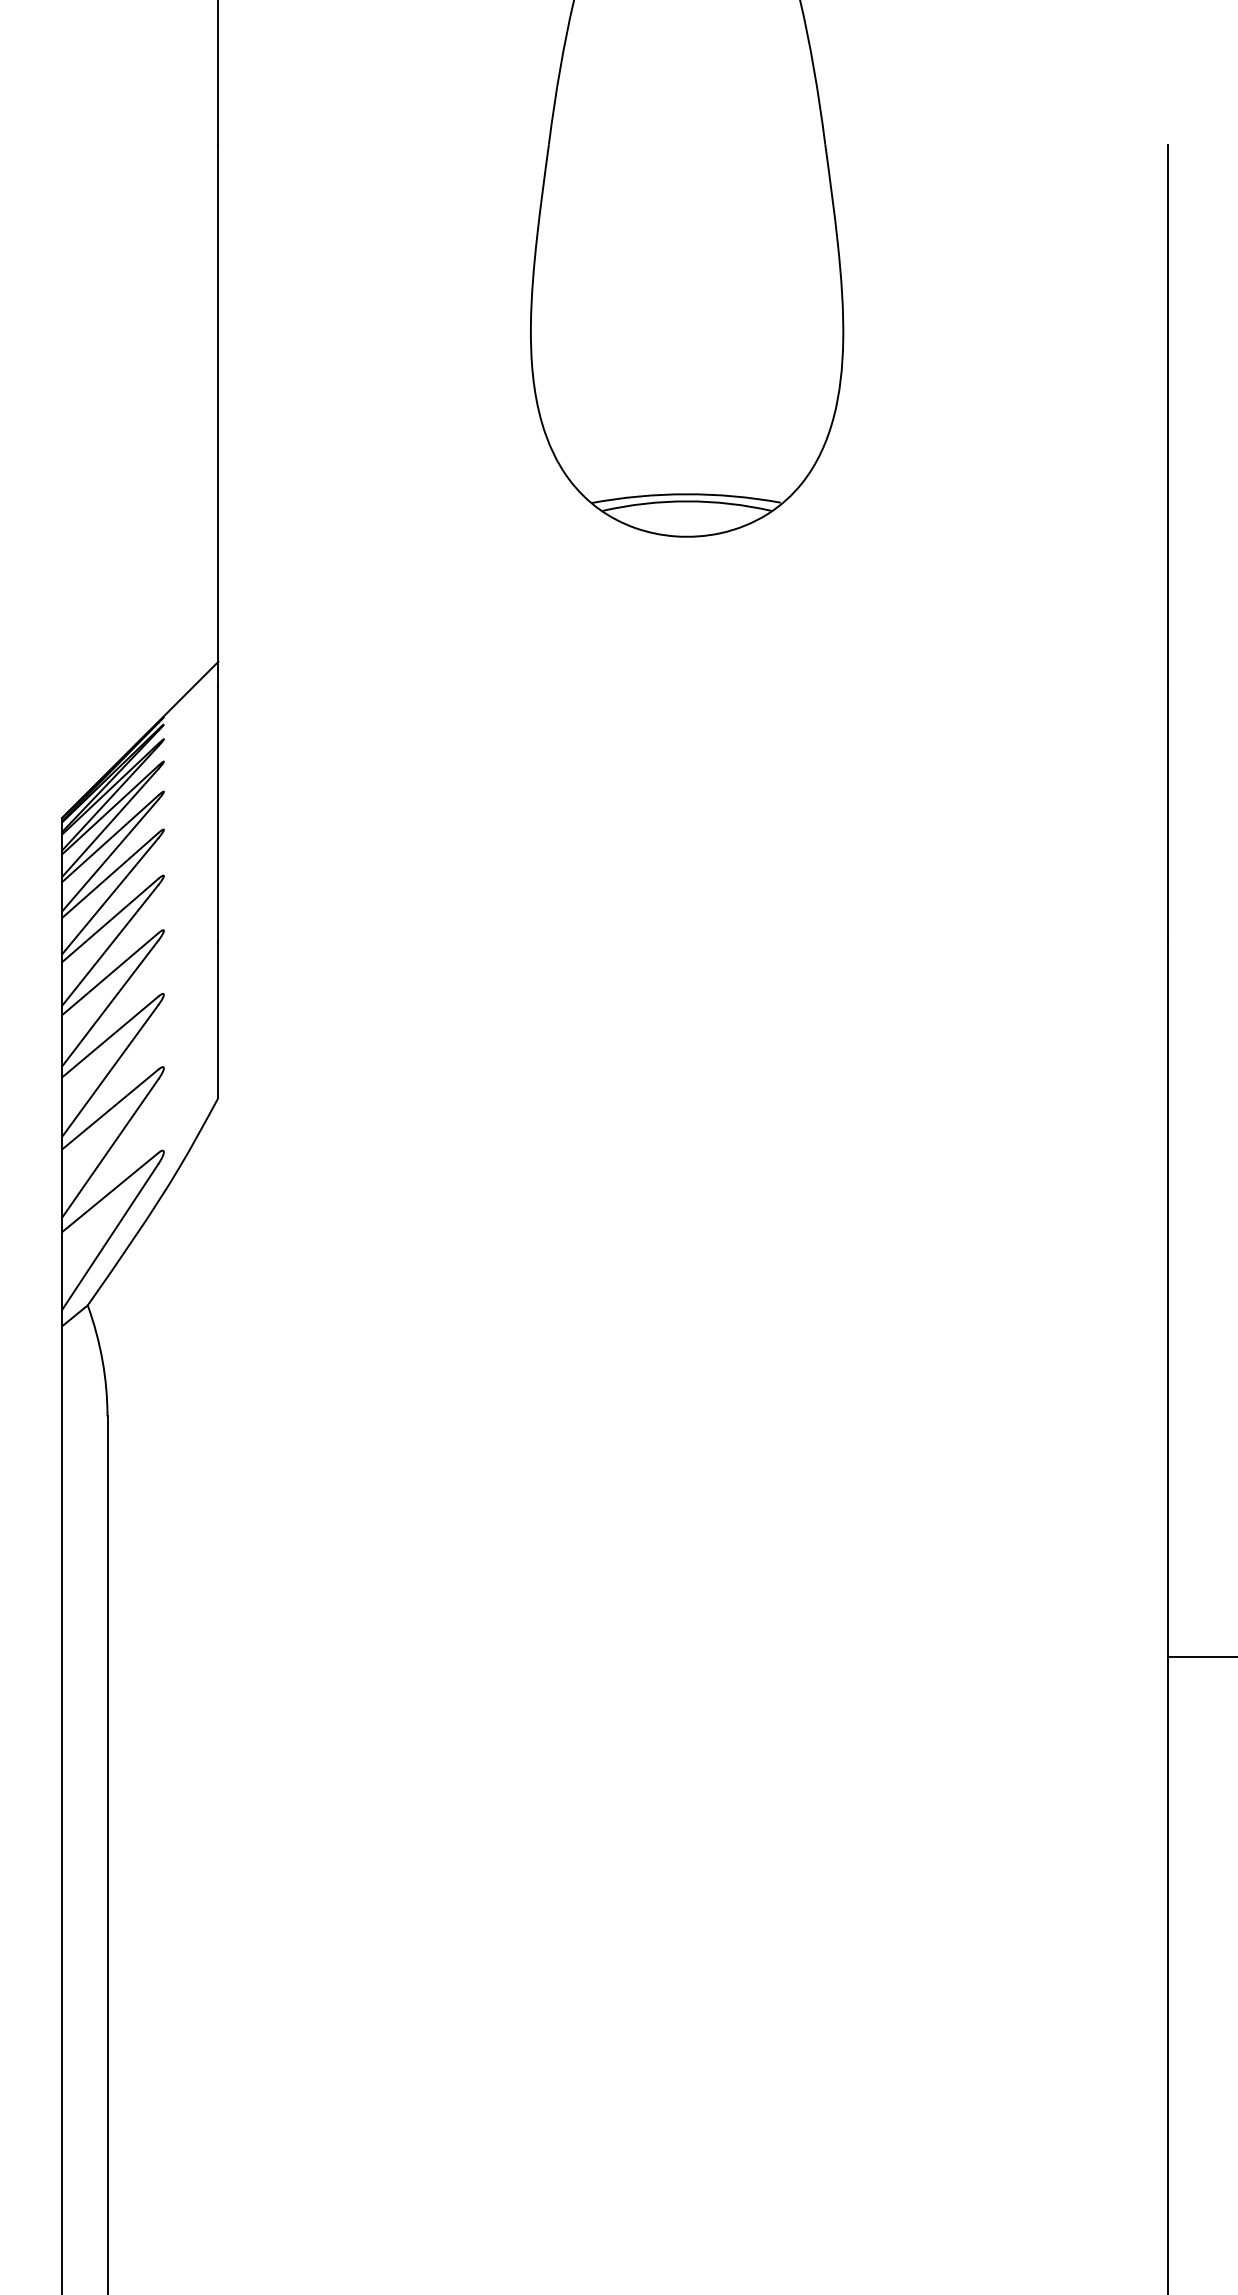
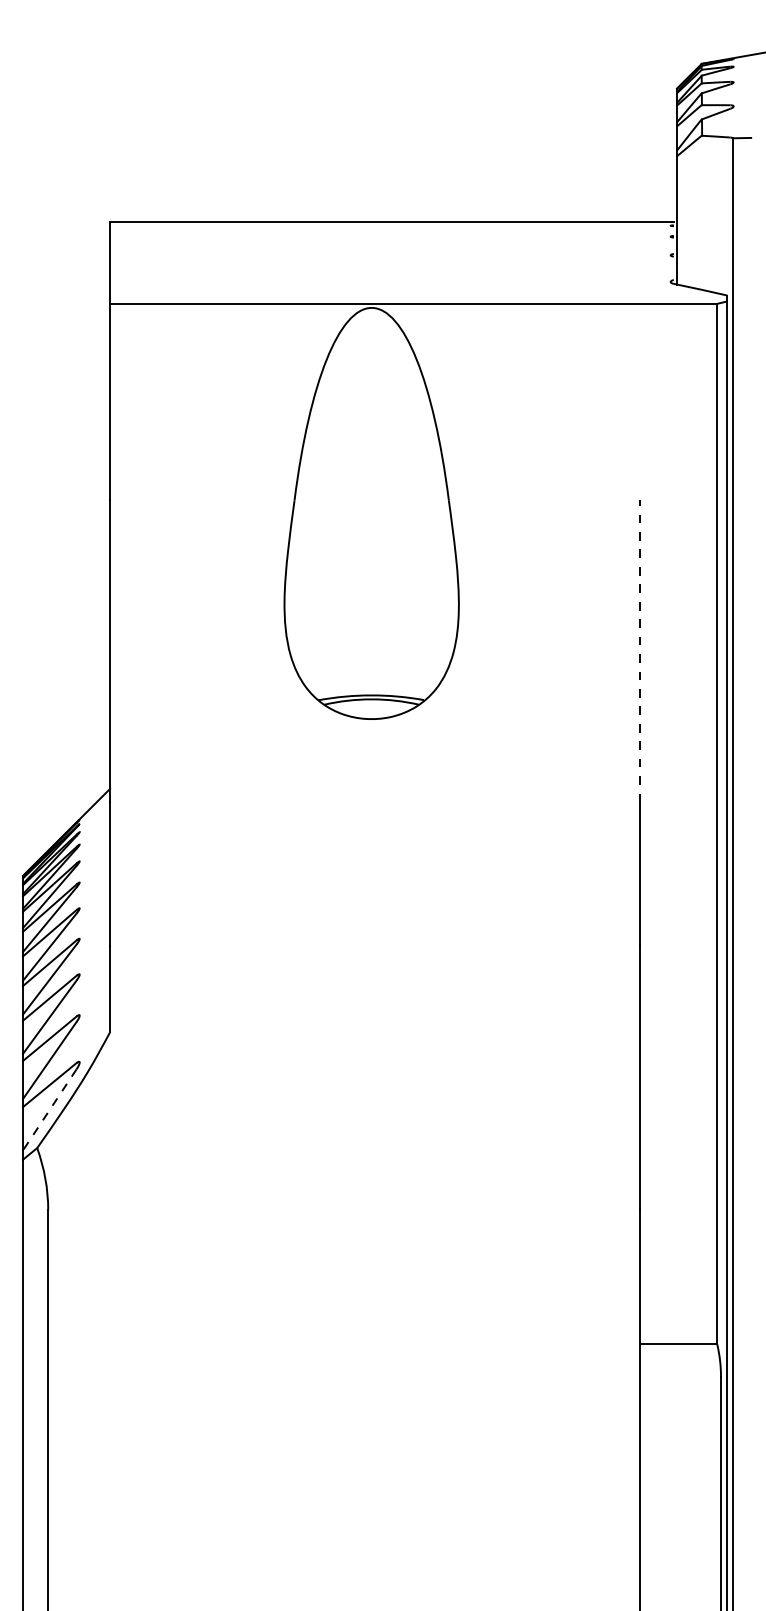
line: (1168, 413) -> (640, 650), solid -> dashed
line: (109, 1236) -> (49, 1109), solid -> dashed

